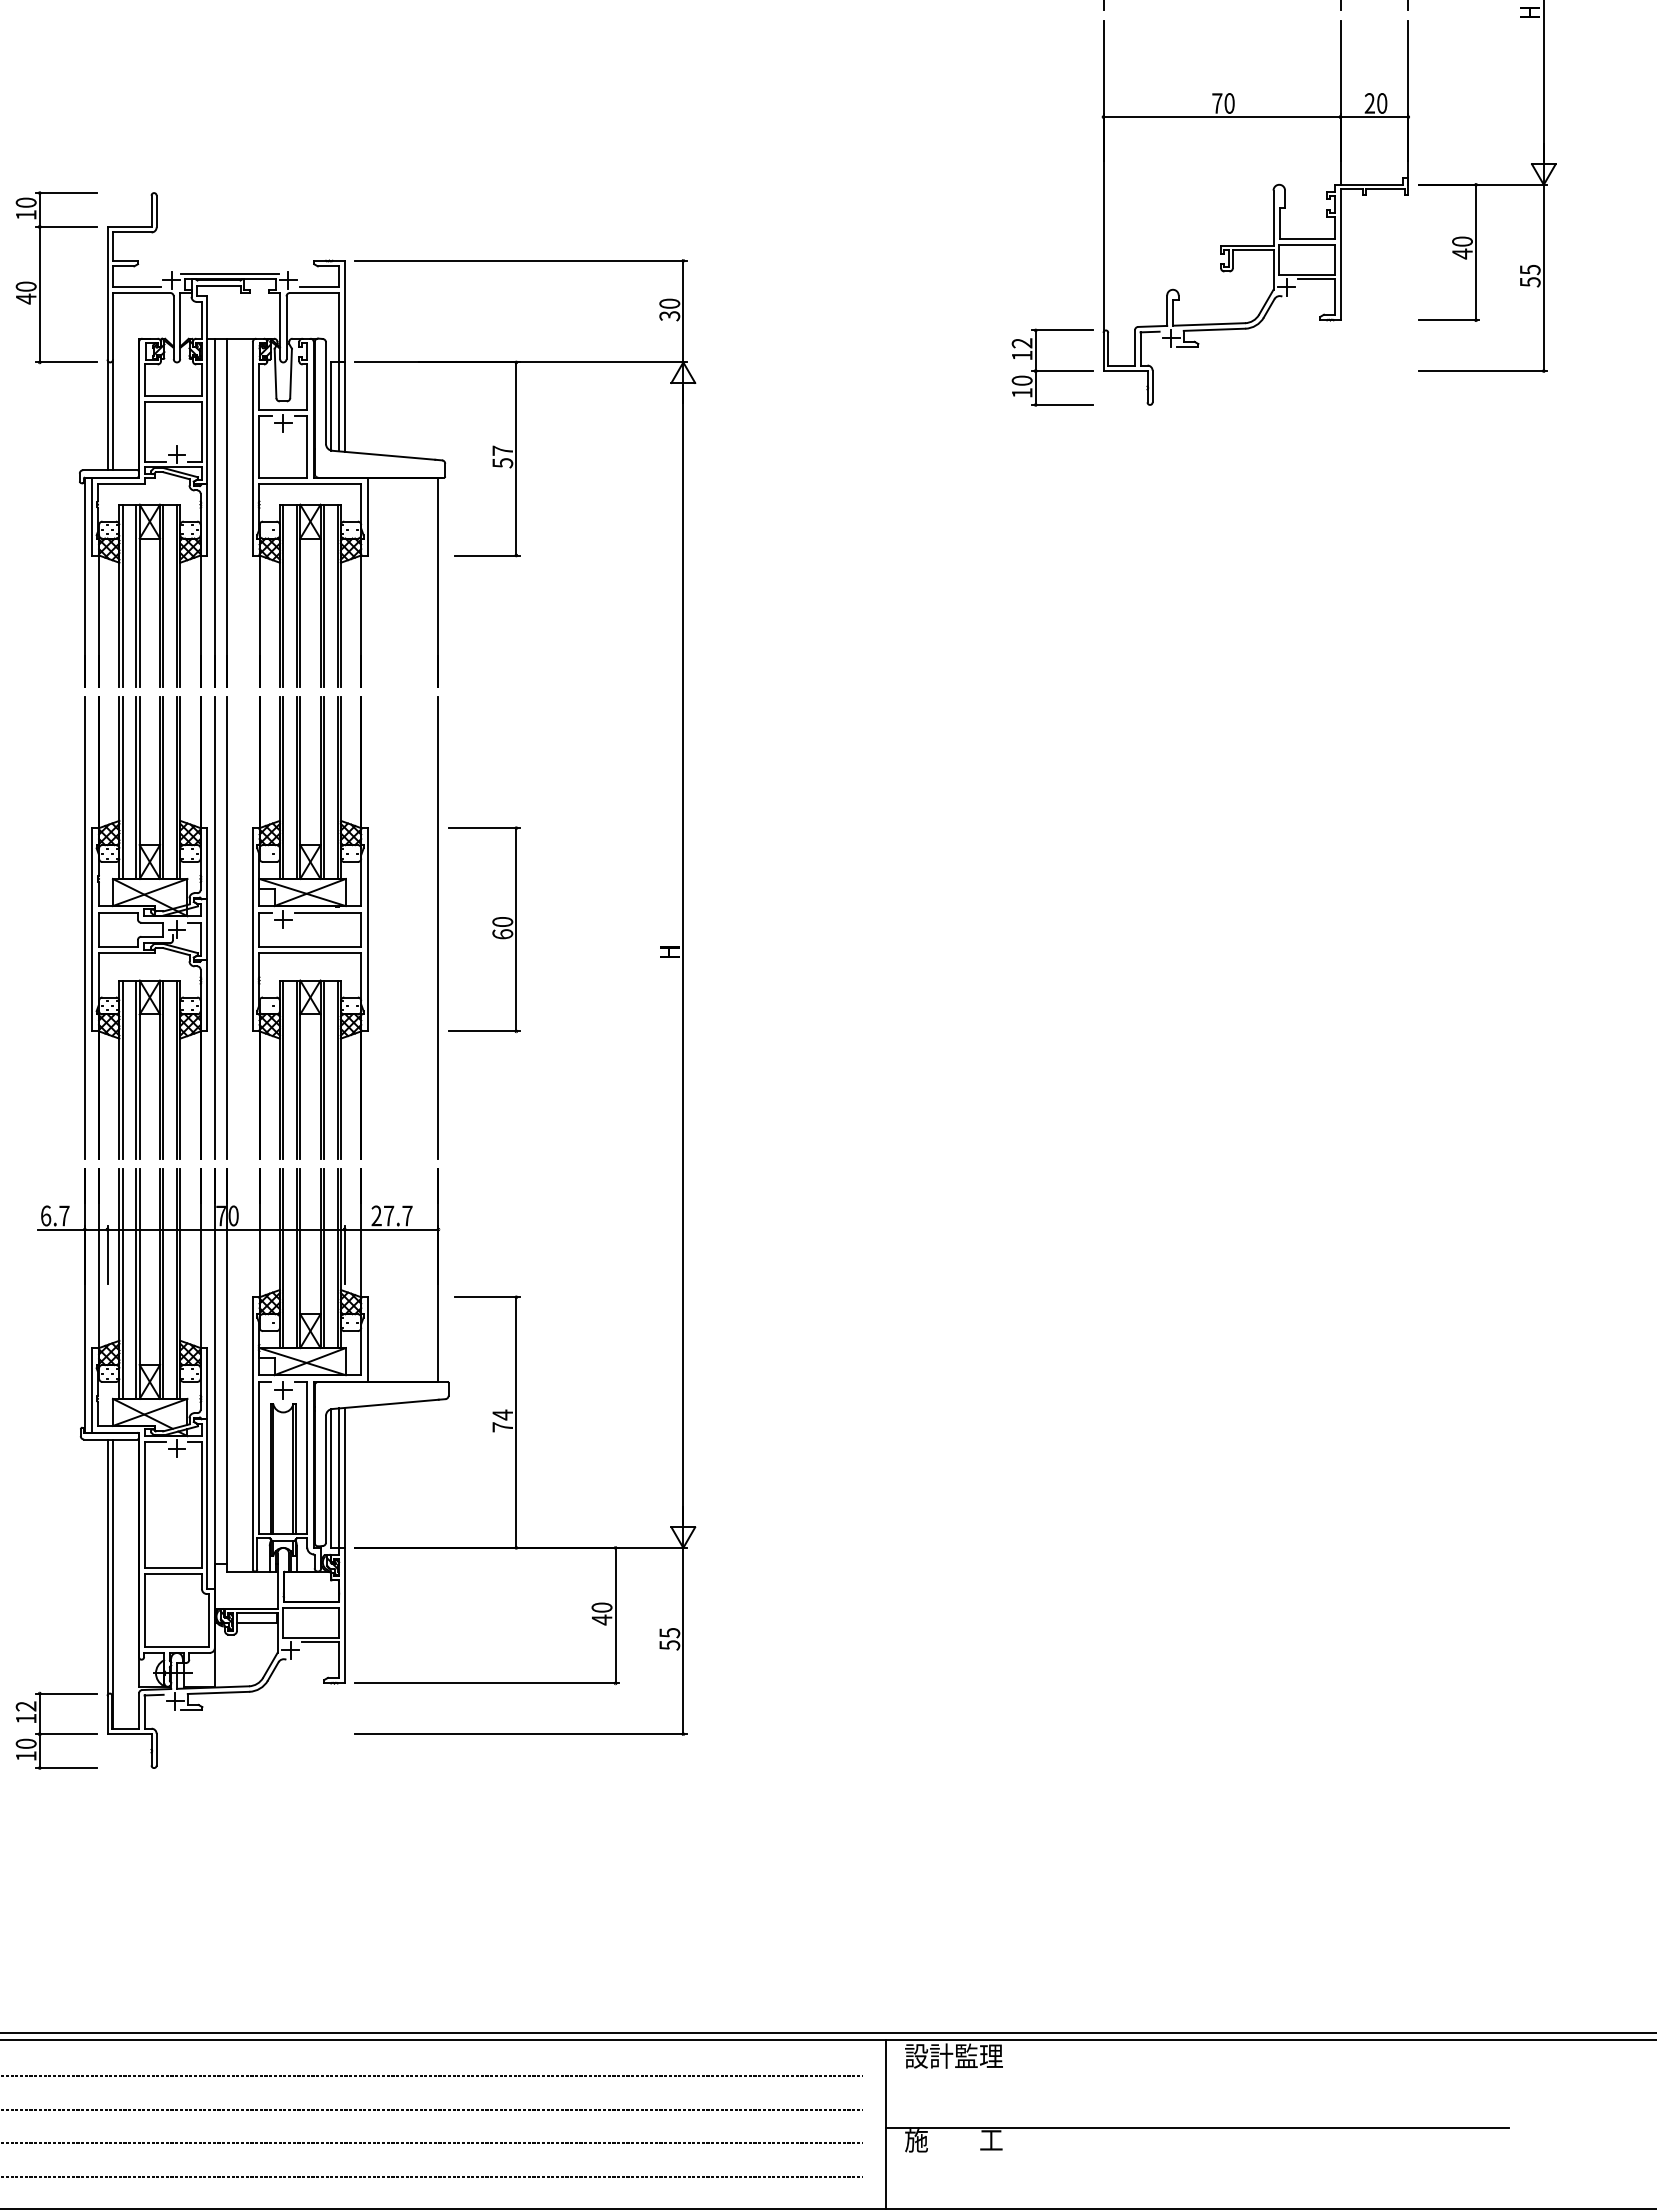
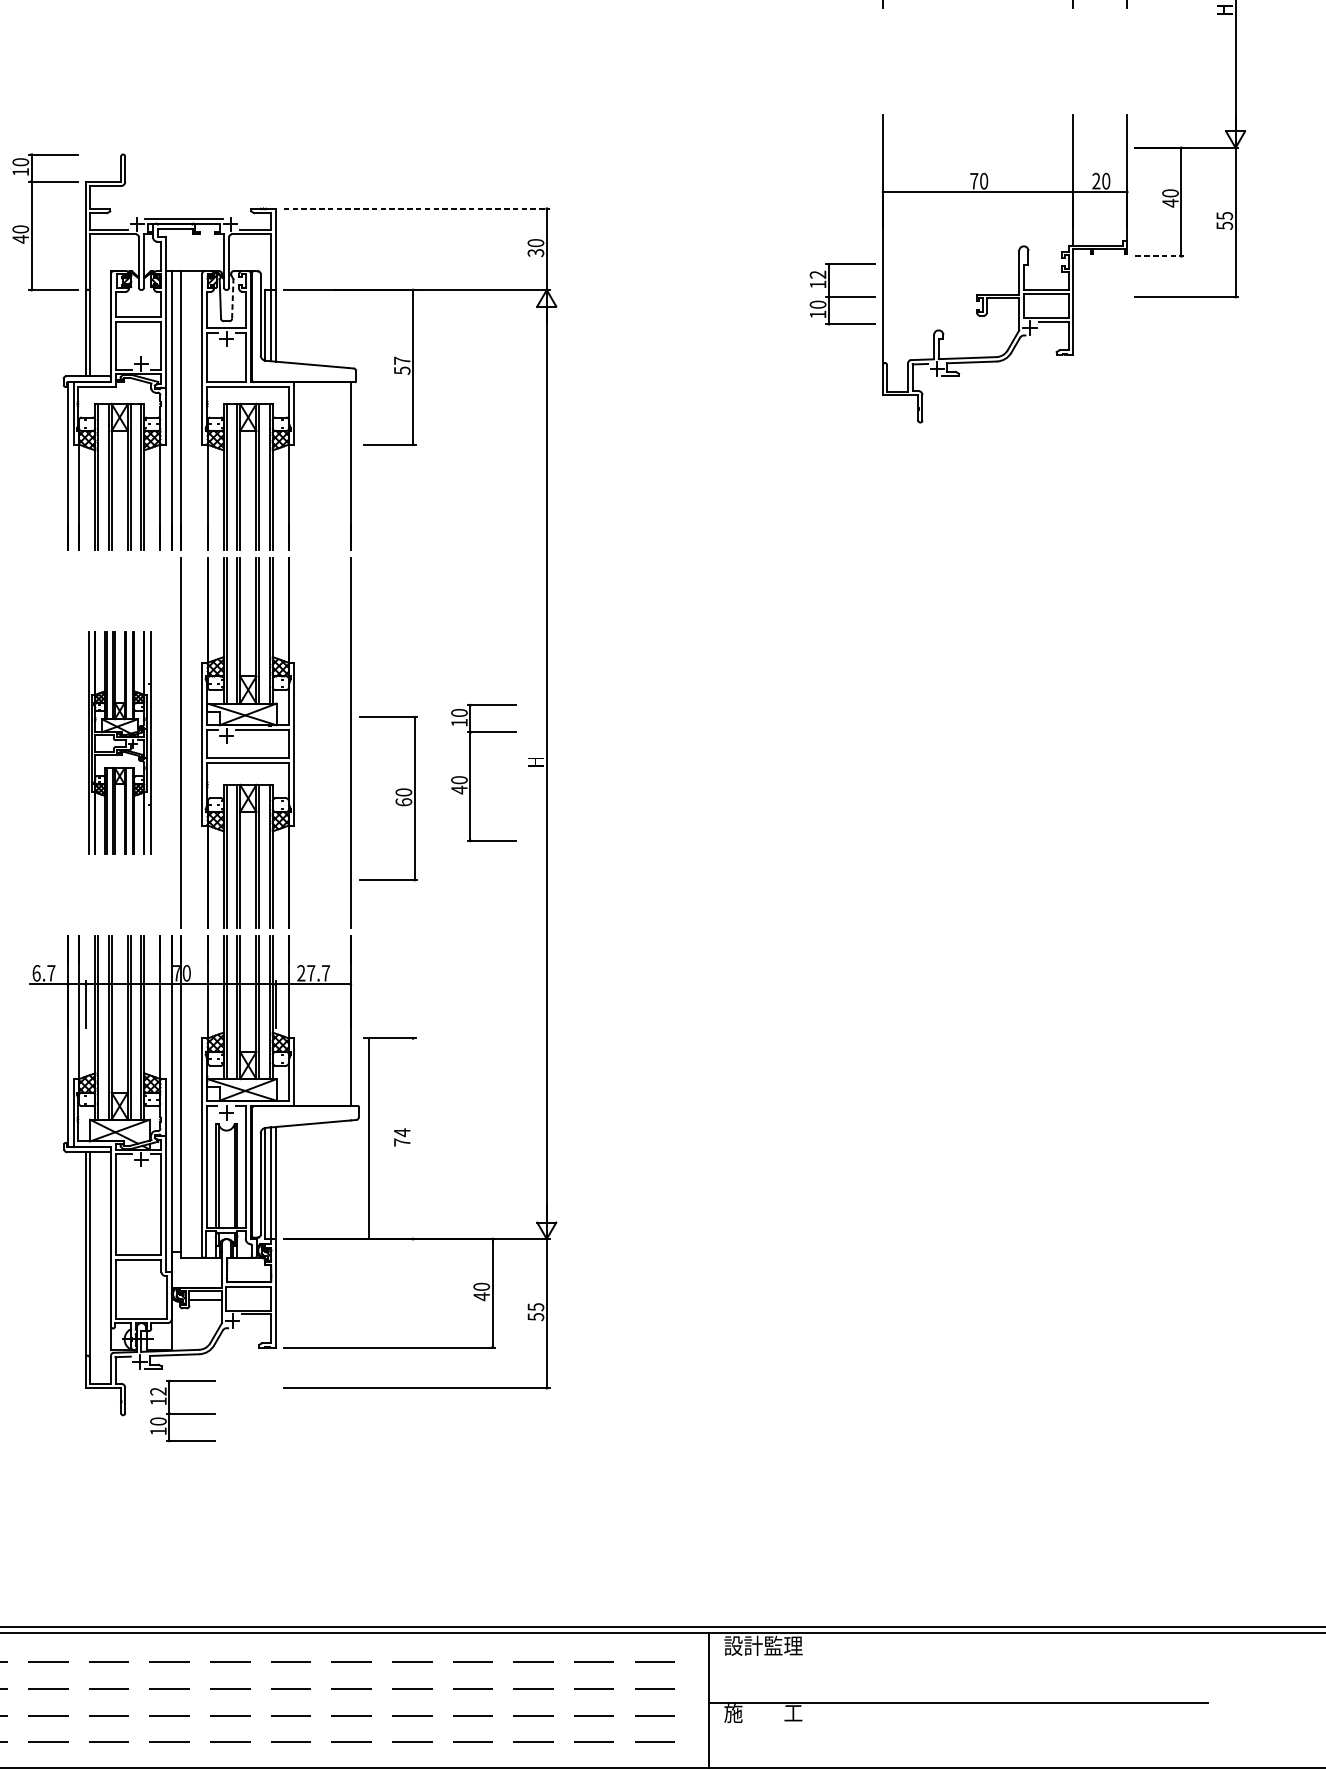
part: (1255, 212) -> (1004, 268), moved
line: (520, 260) -> (416, 208), solid -> dashed
line: (1449, 320) -> (1160, 256), solid -> dashed
line: (291, 373) -> (233, 298), solid -> dashed
part: (149, 927) -> (119, 742), size x0.6
part: (492, 931) -> (395, 800), moved
part: (588, 965) -> (470, 772), added
line: (516, 1422) -> (369, 1138), moved
part: (56, 1730) -> (182, 1410), moved

